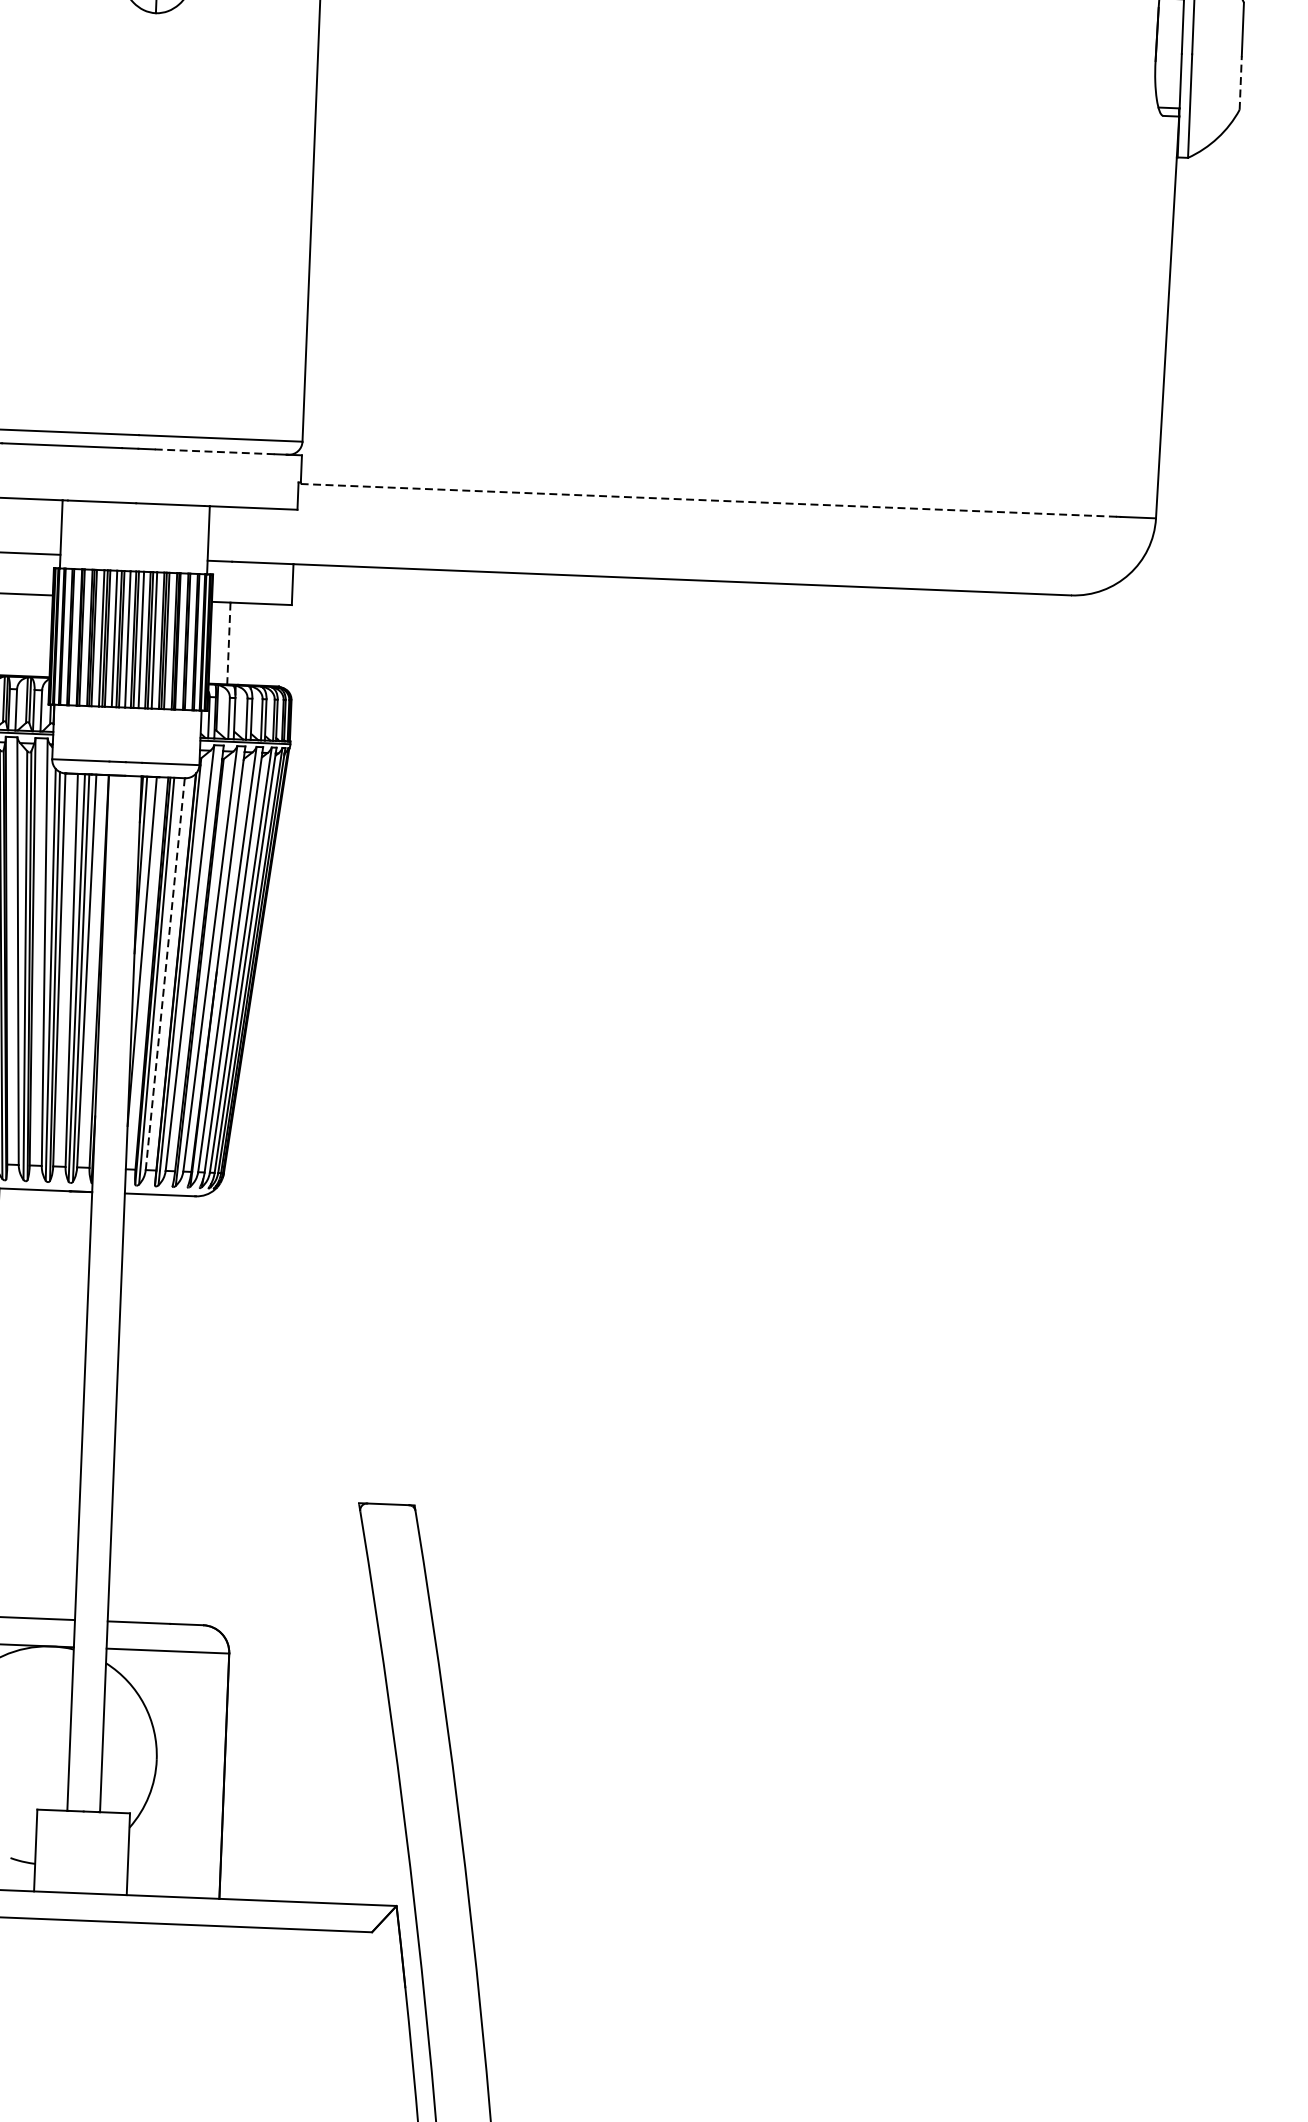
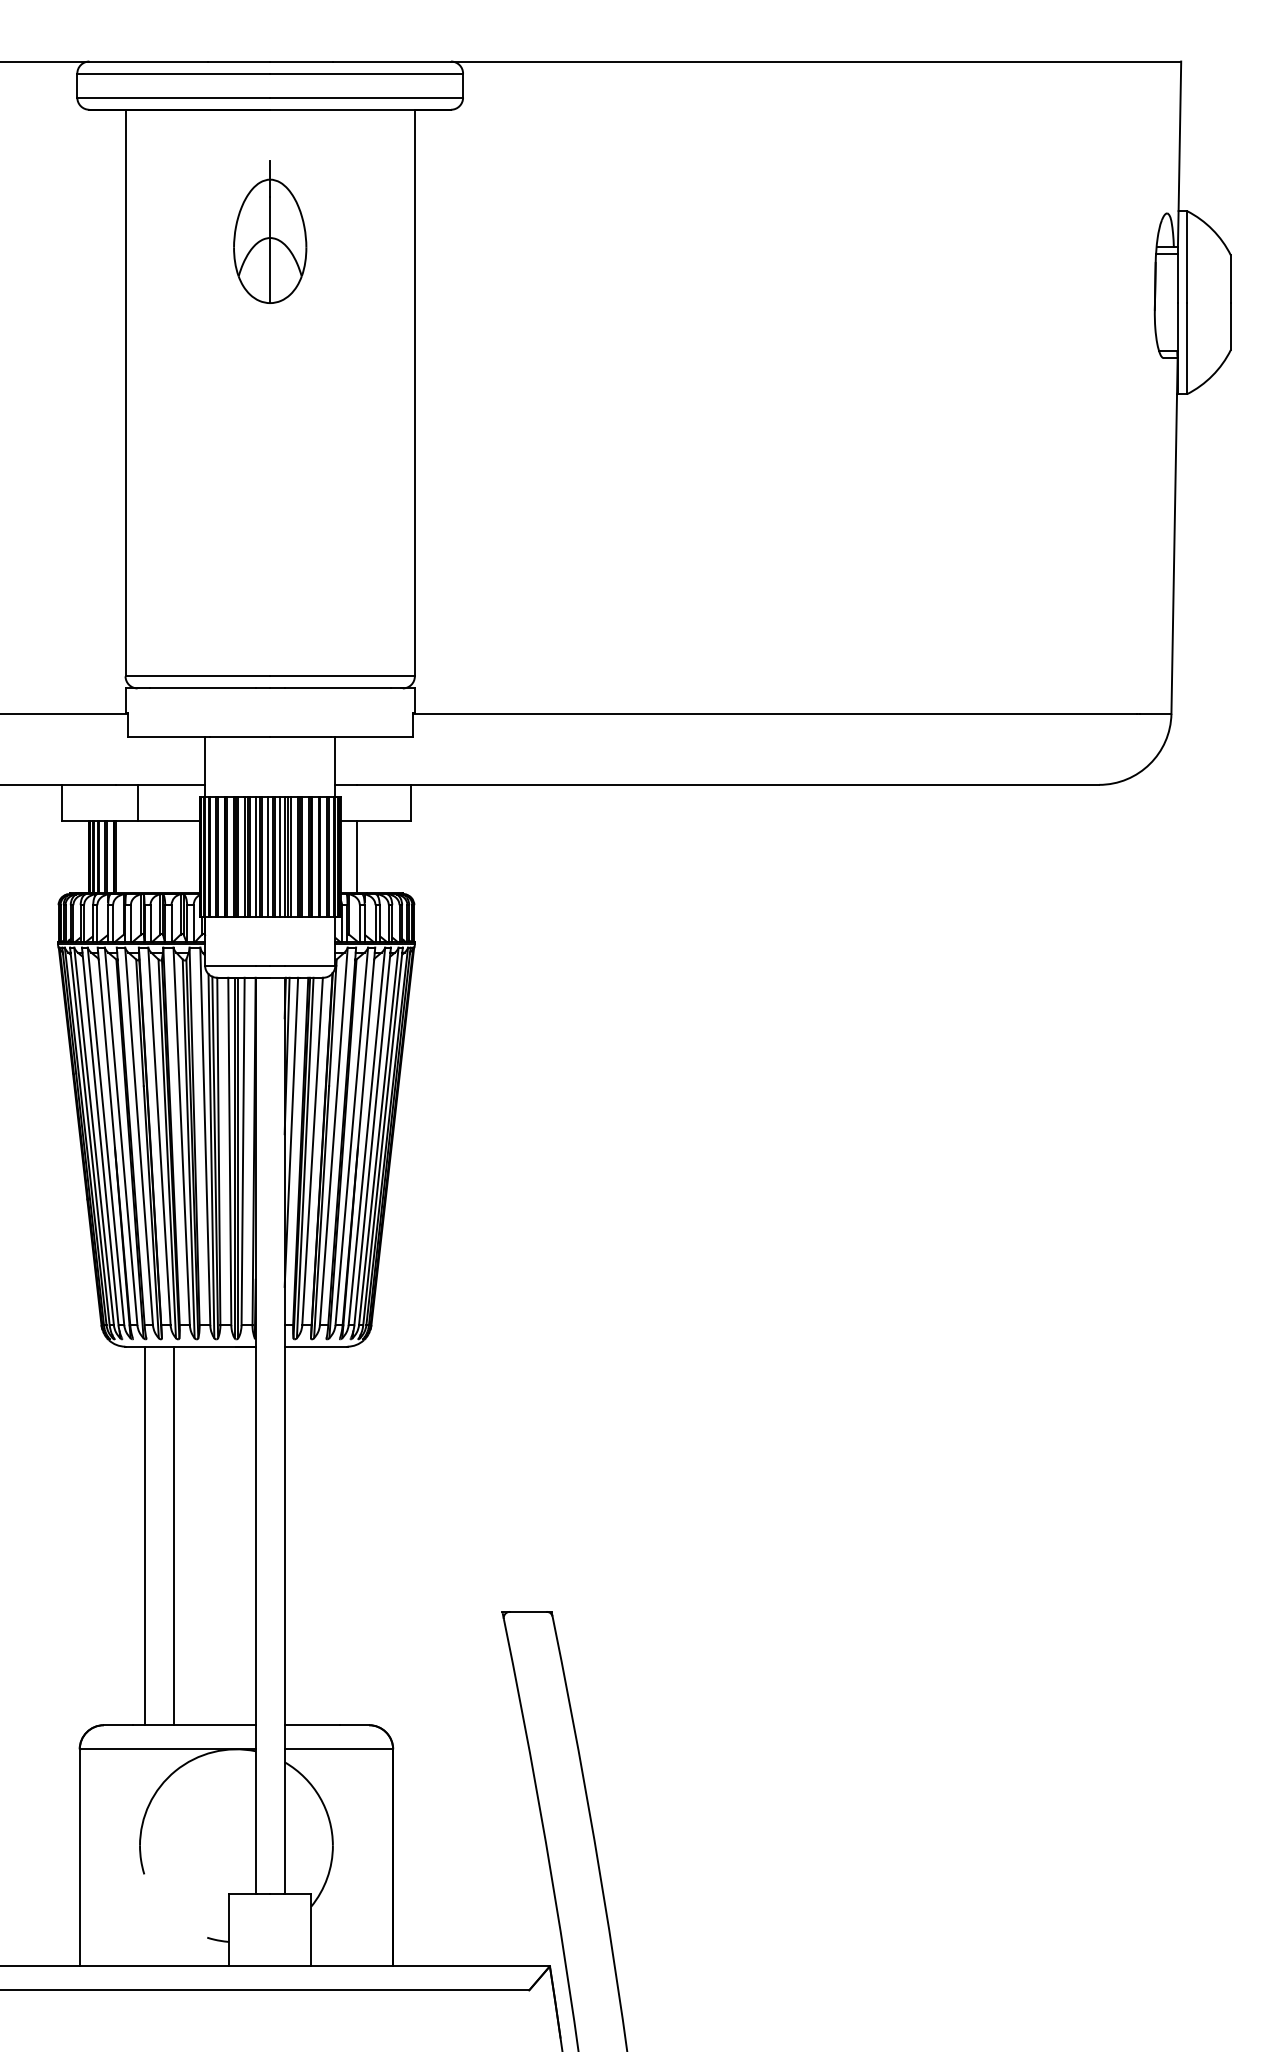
line: (1240, 83) -> (1230, 326), dashed -> solid
line: (215, 451) -> (338, 688), dashed -> solid
line: (707, 499) -> (774, 713), dashed -> solid
line: (229, 643) -> (357, 857), dashed -> solid
line: (165, 974) -> (312, 1151), dashed -> solid

